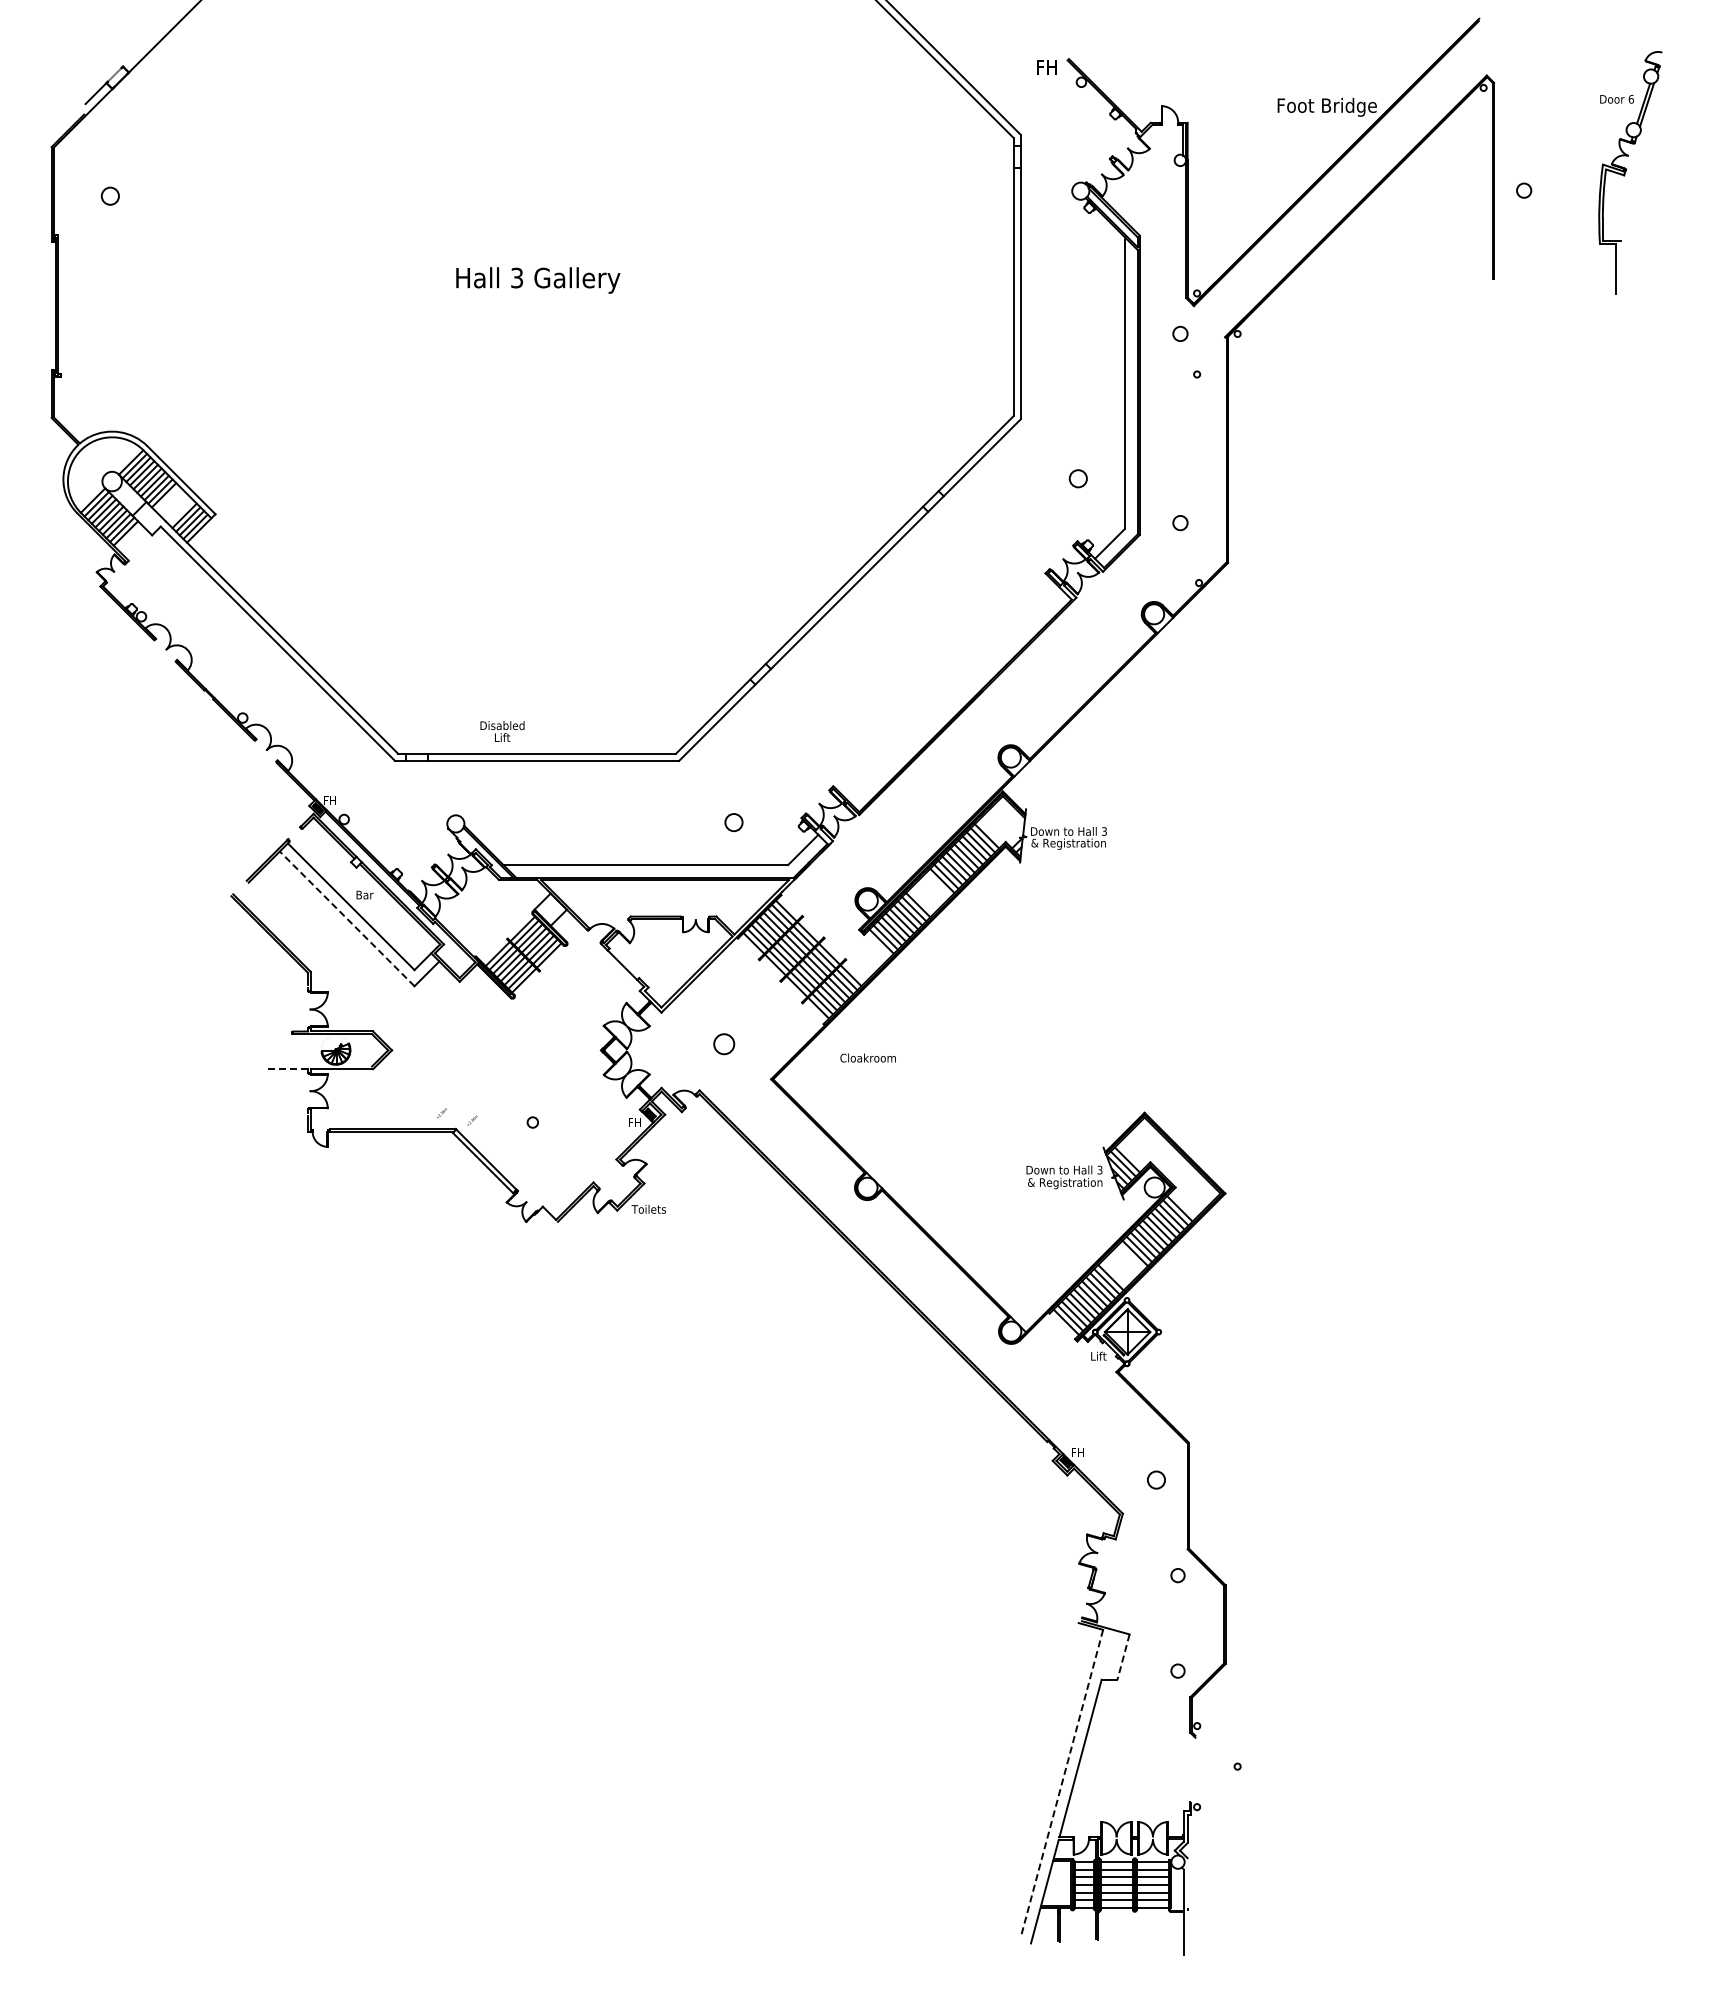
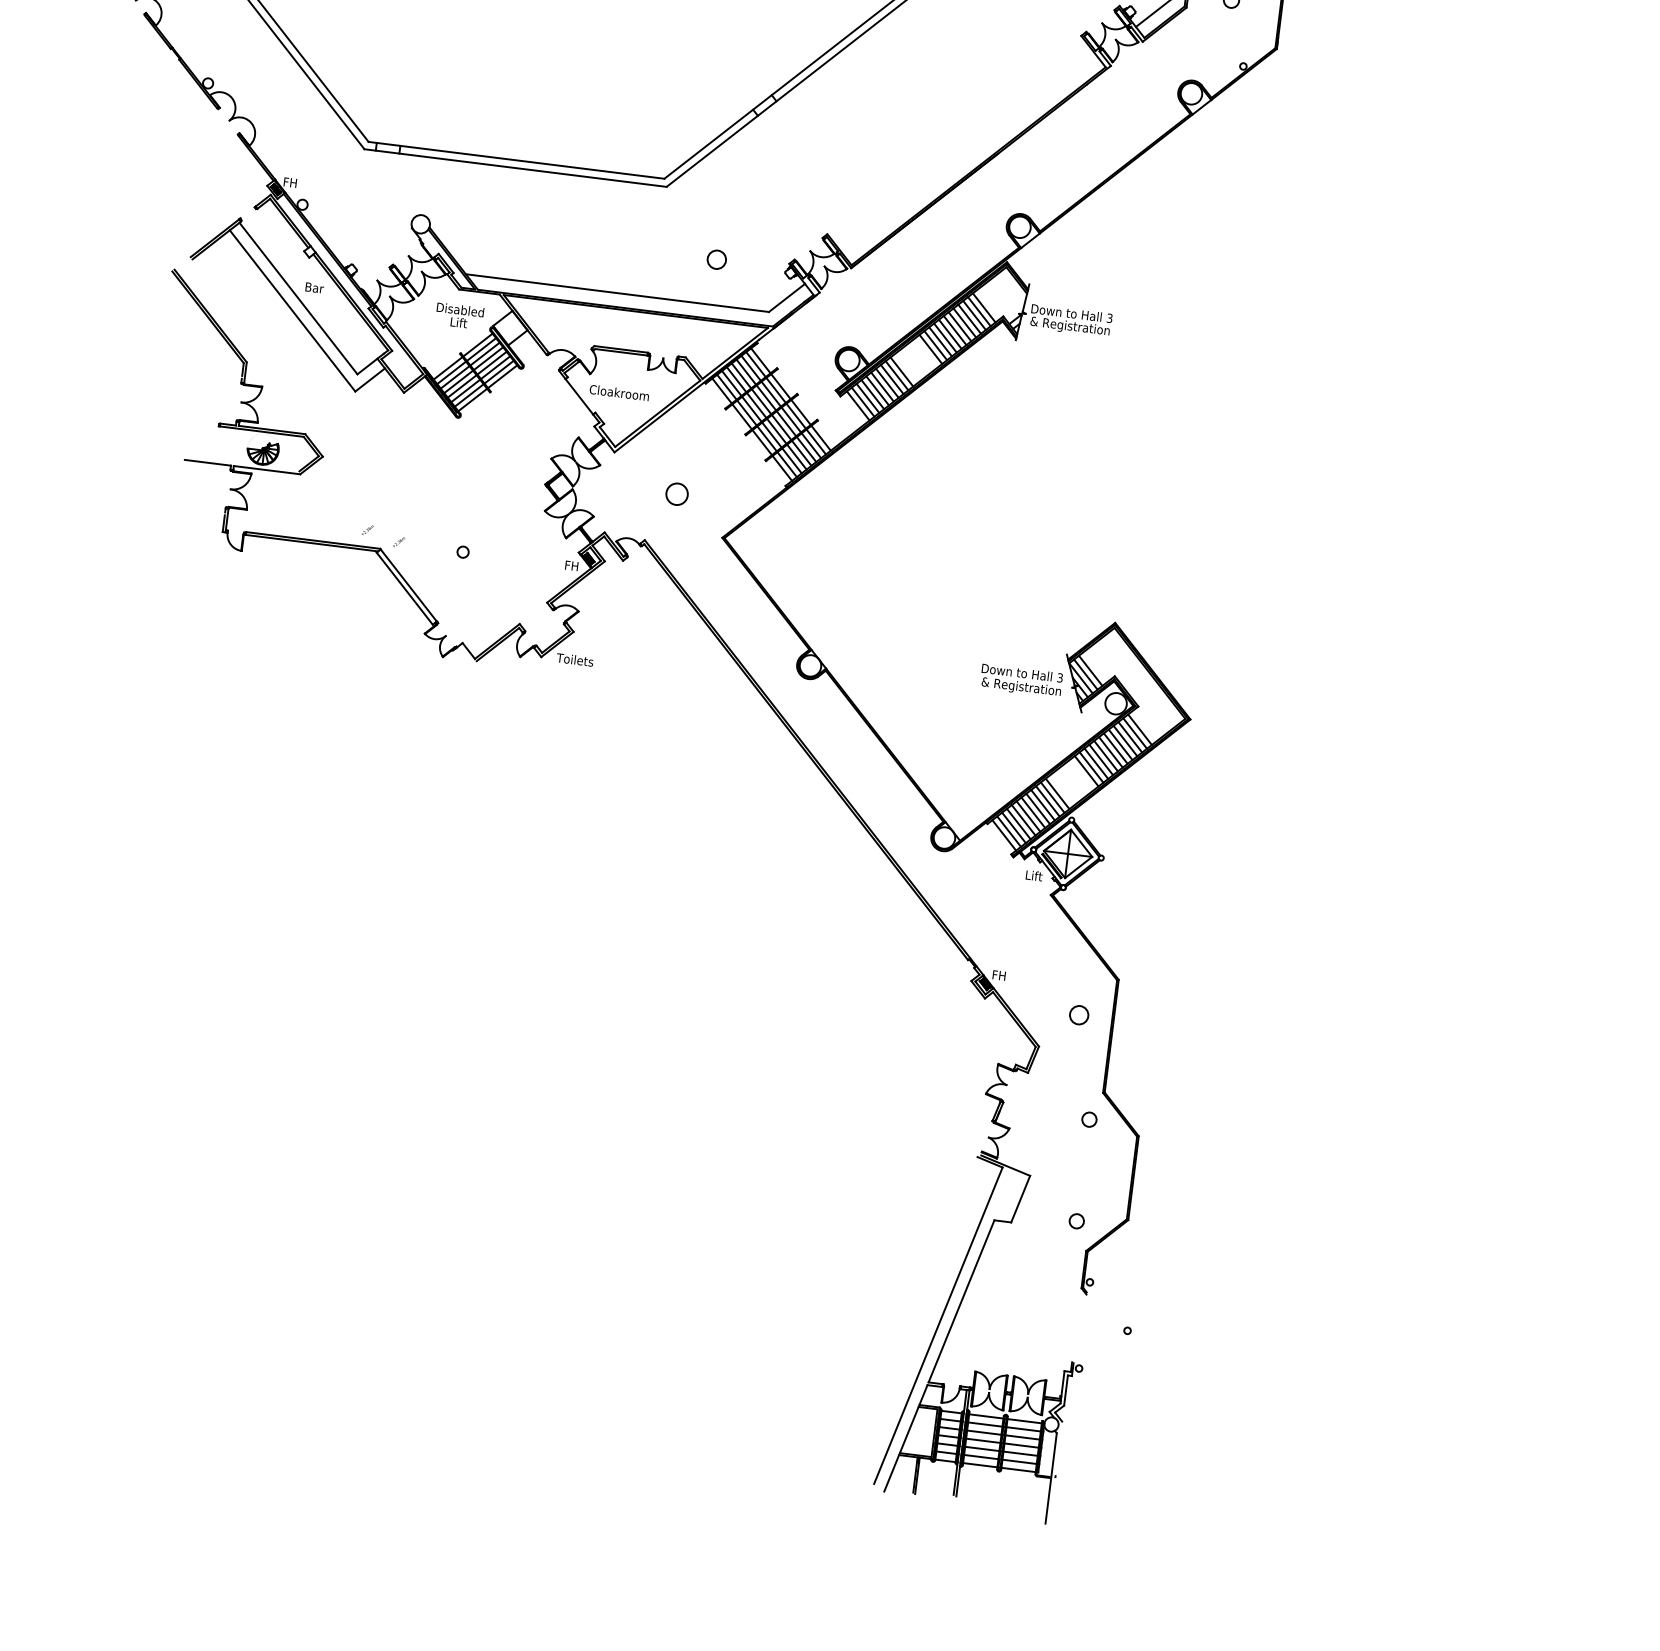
text: (502, 731) -> (459, 316), moved
line: (346, 918) -> (291, 310), dashed -> solid
text: (867, 1057) -> (618, 392), moved
line: (286, 1069) -> (208, 463), dashed -> solid
line: (1123, 1657) -> (1020, 1199), dashed -> solid
line: (1061, 1784) -> (937, 1326), dashed -> solid

